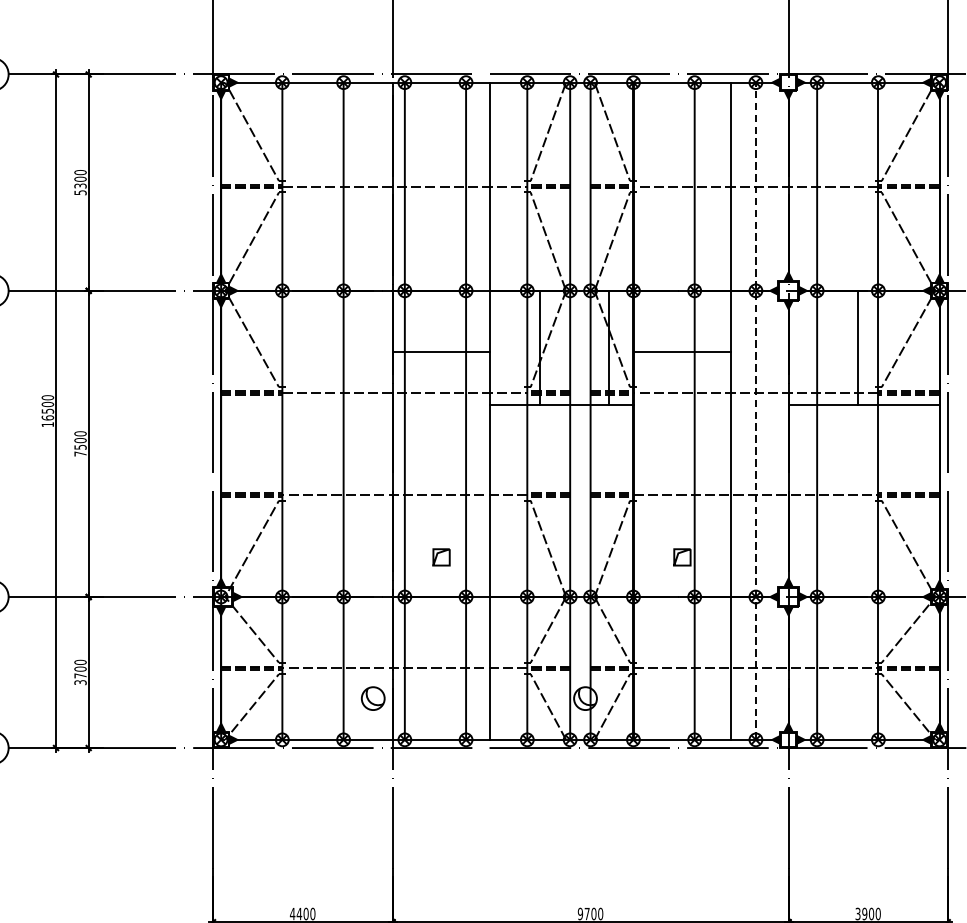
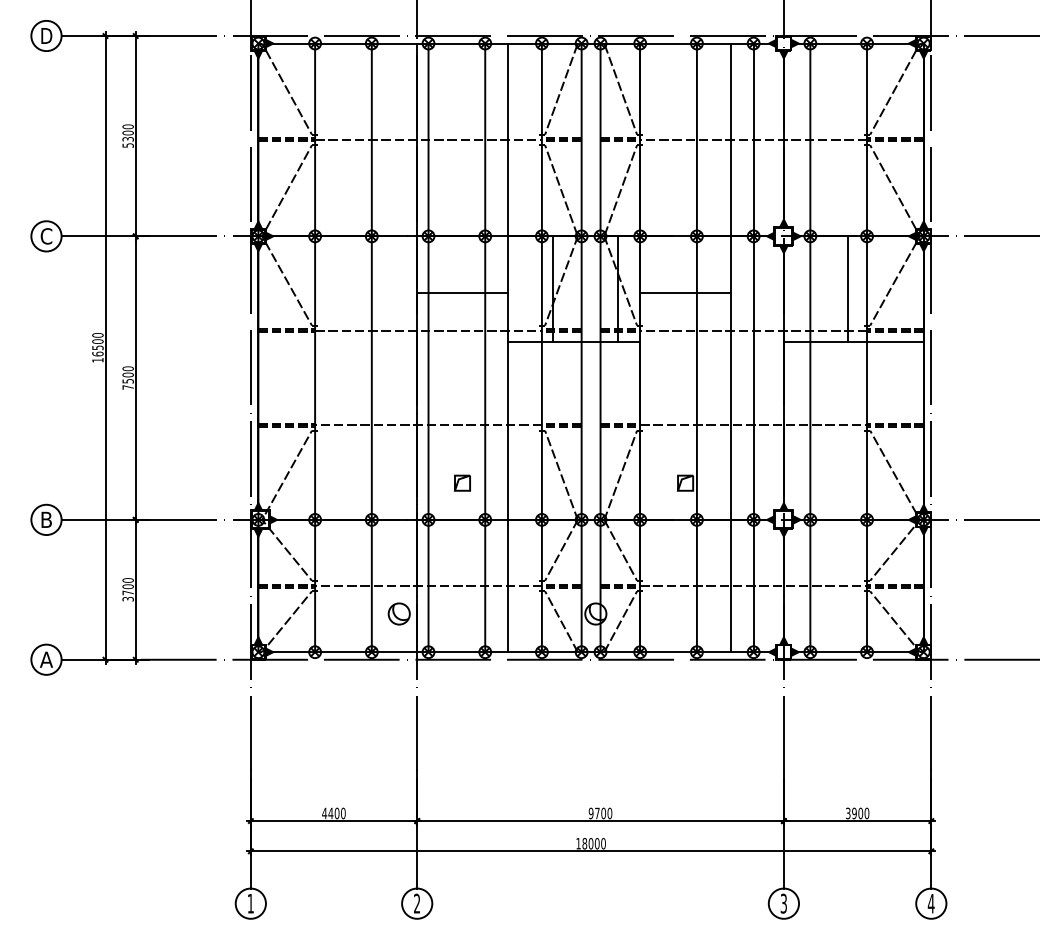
line: (755, 410) -> (753, 347), dashed -> solid

